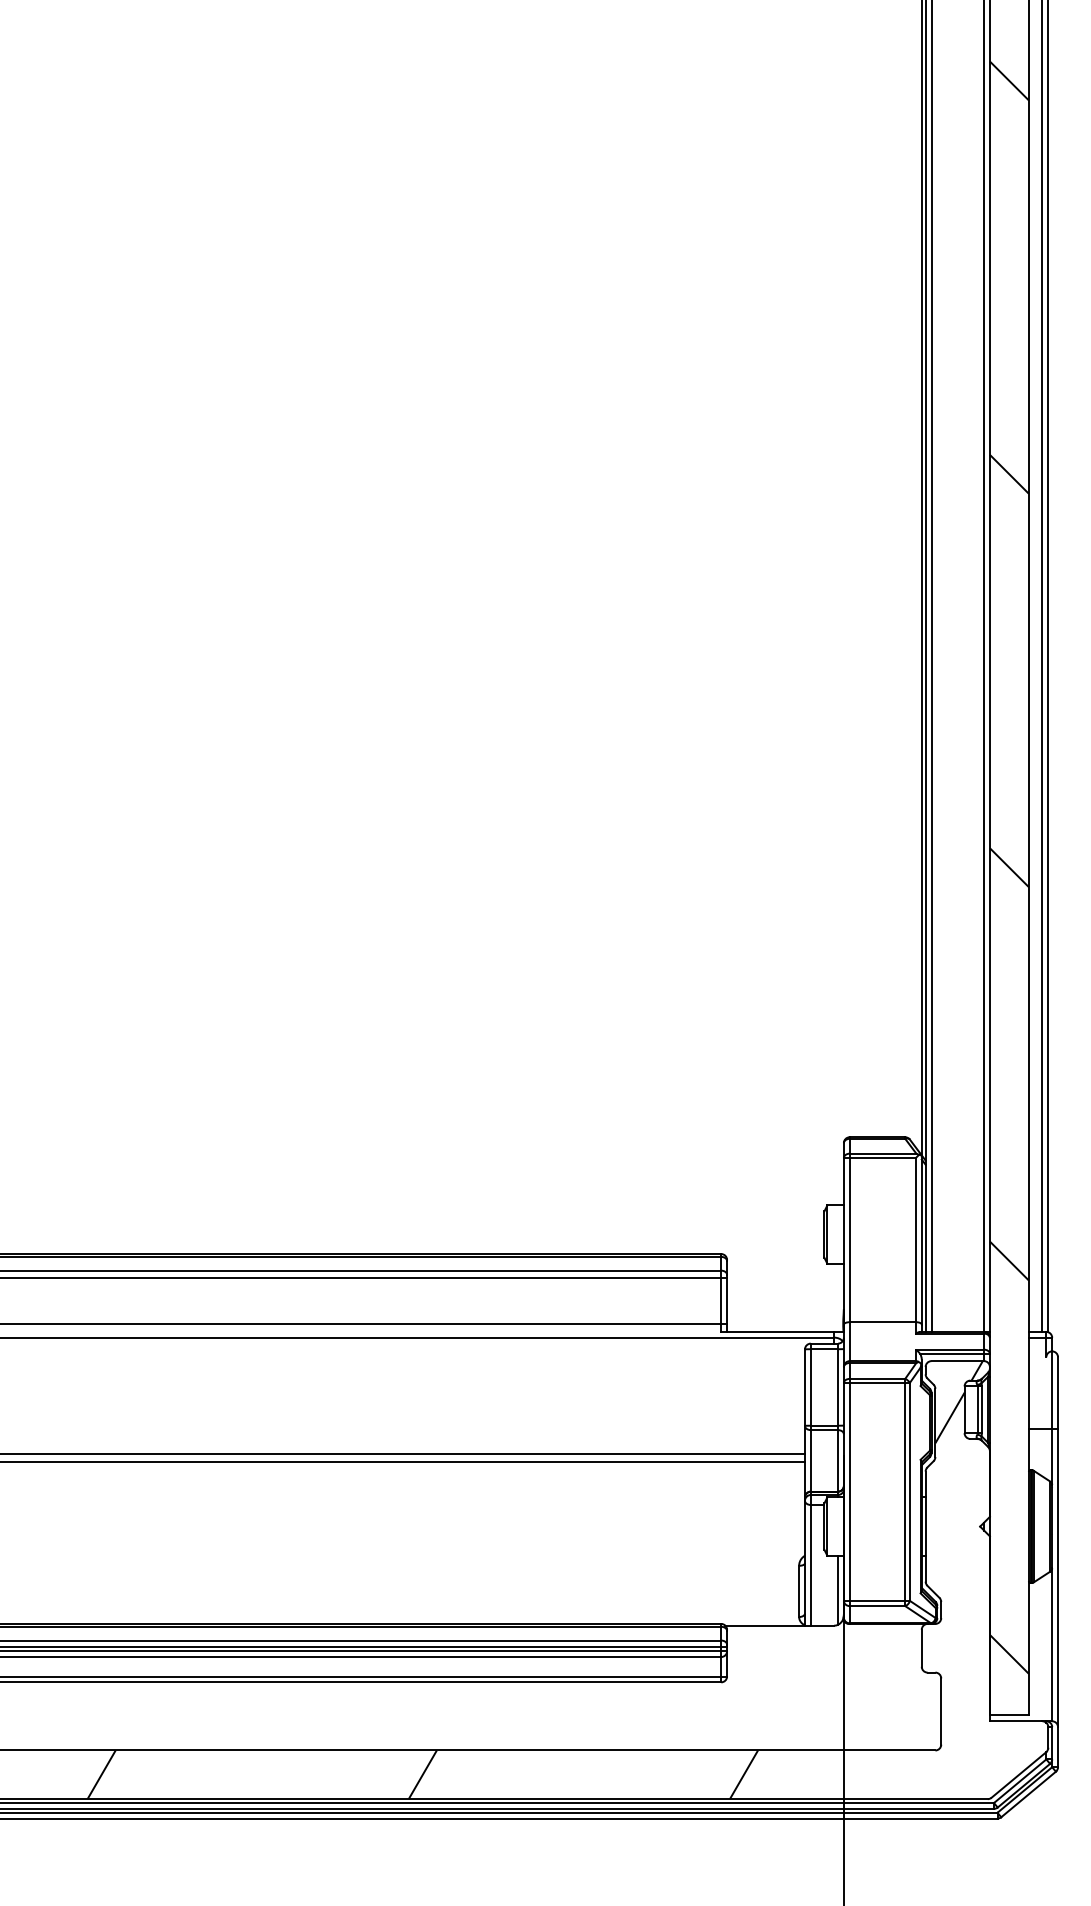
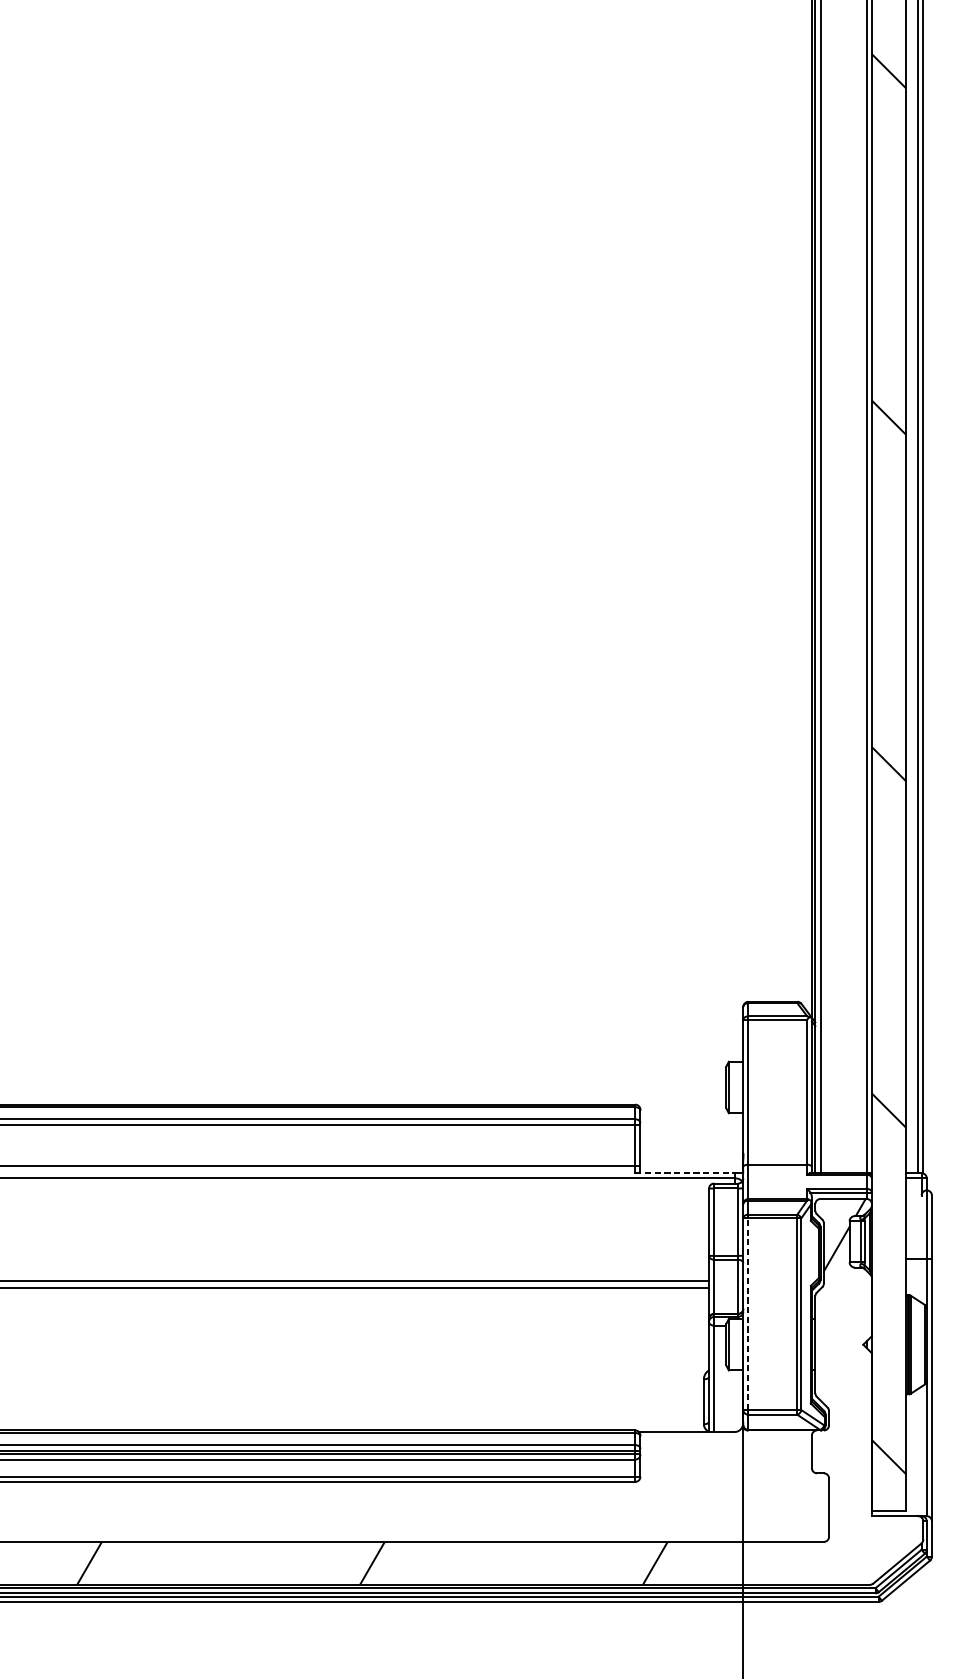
line: (778, 1331) -> (685, 1172), solid -> dashed
line: (849, 1491) -> (748, 1313), solid -> dashed
line: (838, 1589) -> (738, 1400), removed

